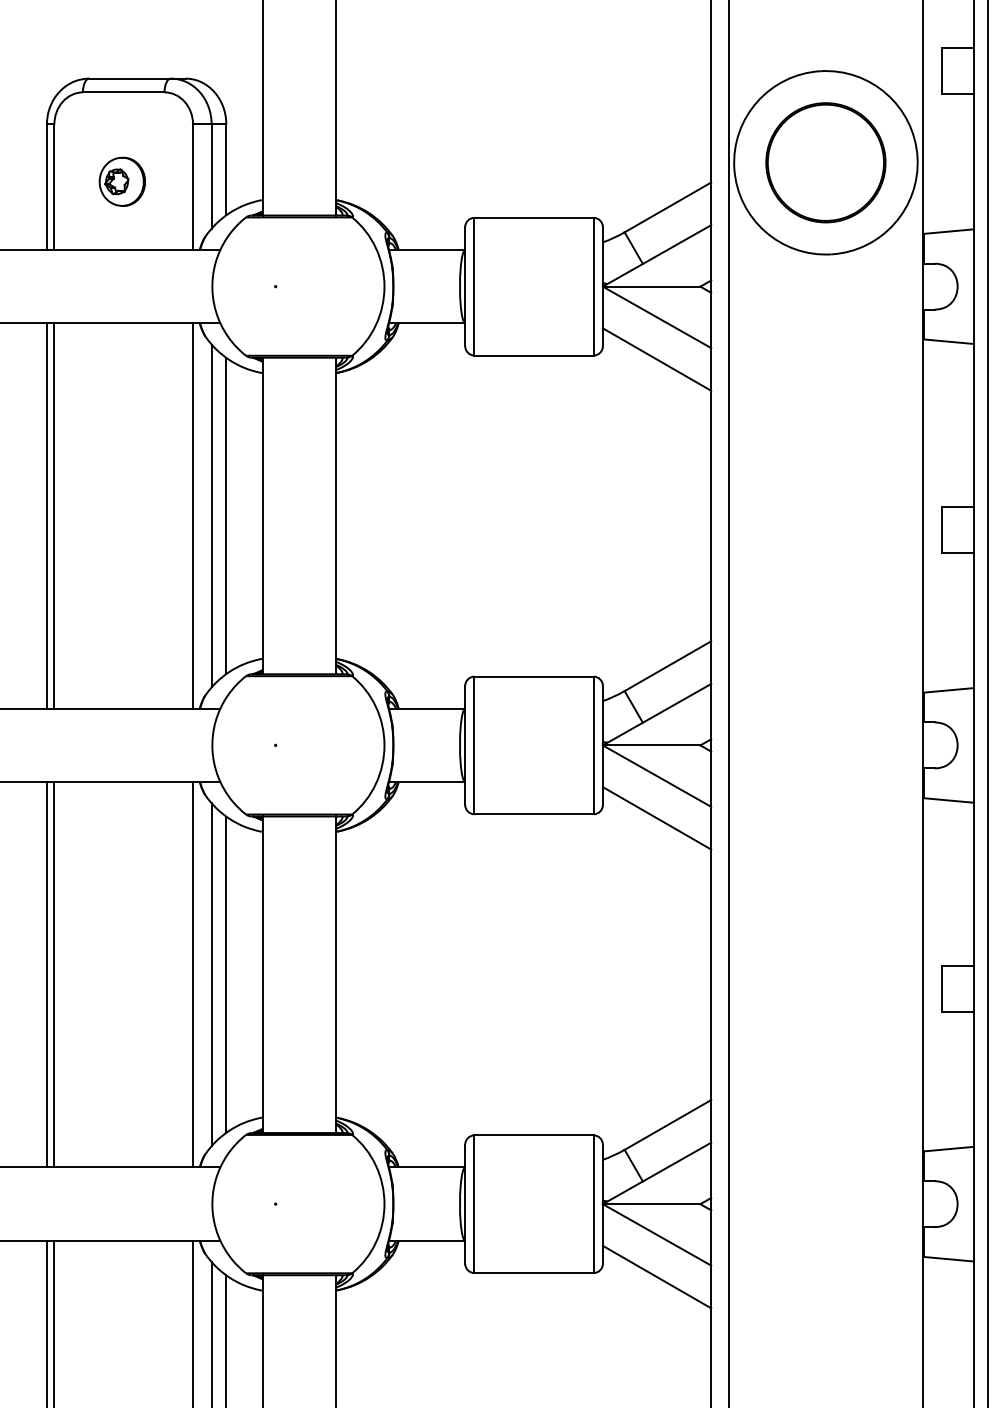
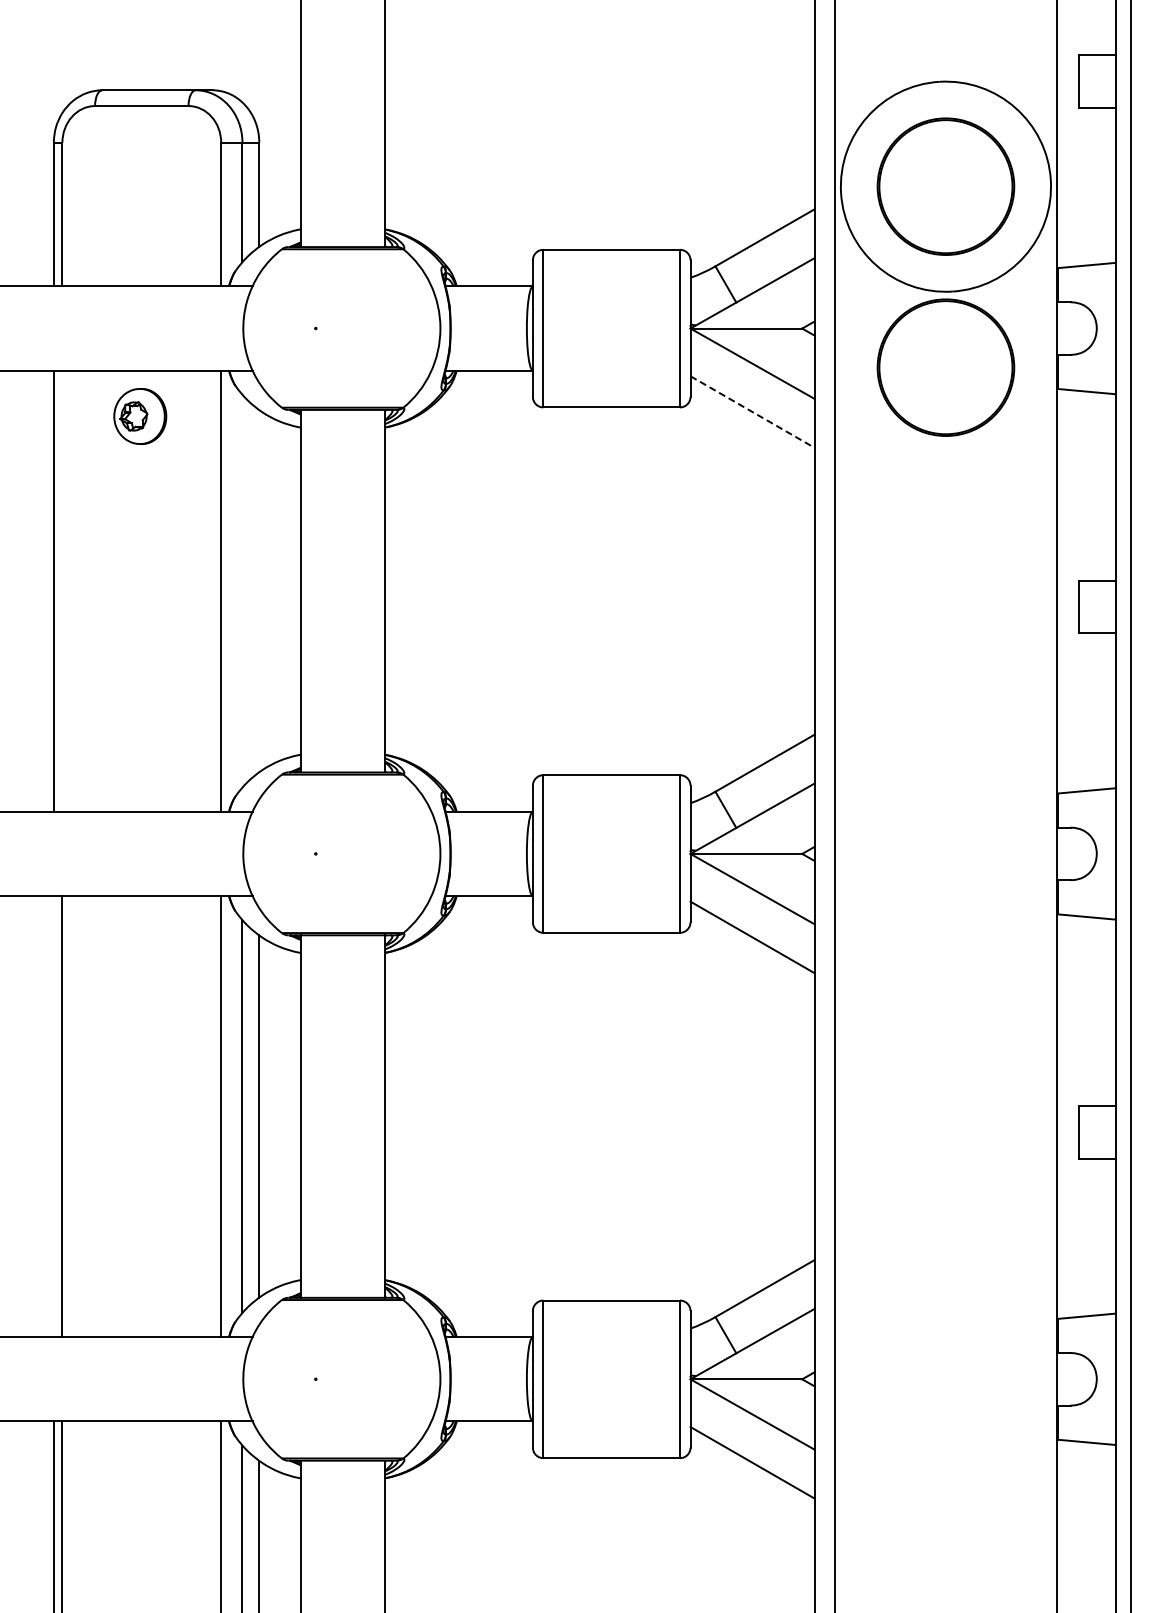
part: (122, 181) -> (140, 416), moved
part: (825, 320) -> (945, 367), added
line: (656, 359) -> (752, 412), solid -> dashed
line: (54, 515) -> (62, 590), removed
line: (211, 515) -> (242, 590), removed
line: (226, 516) -> (259, 591), removed
line: (46, 974) -> (53, 1116), removed

